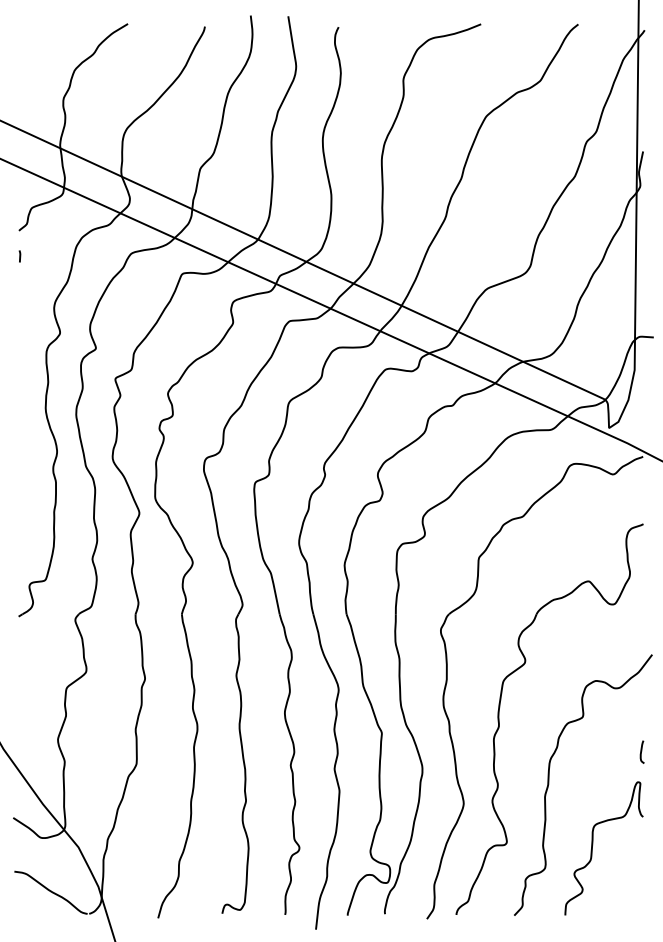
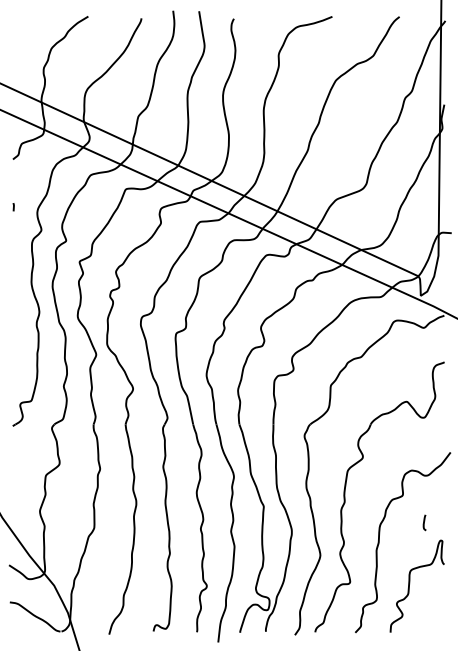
line: (19, 256) -> (13, 207), moved
curve: (641, 751) -> (424, 522), moved

